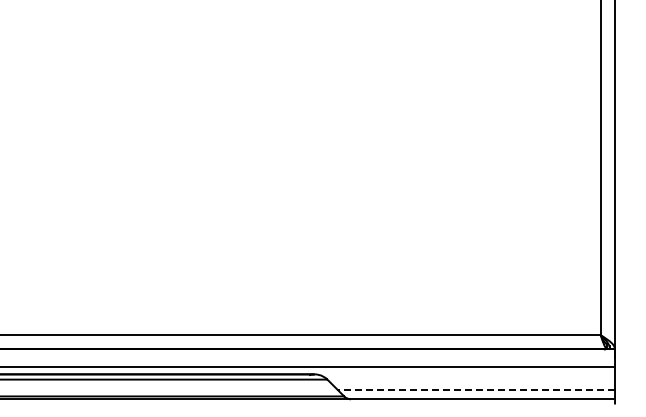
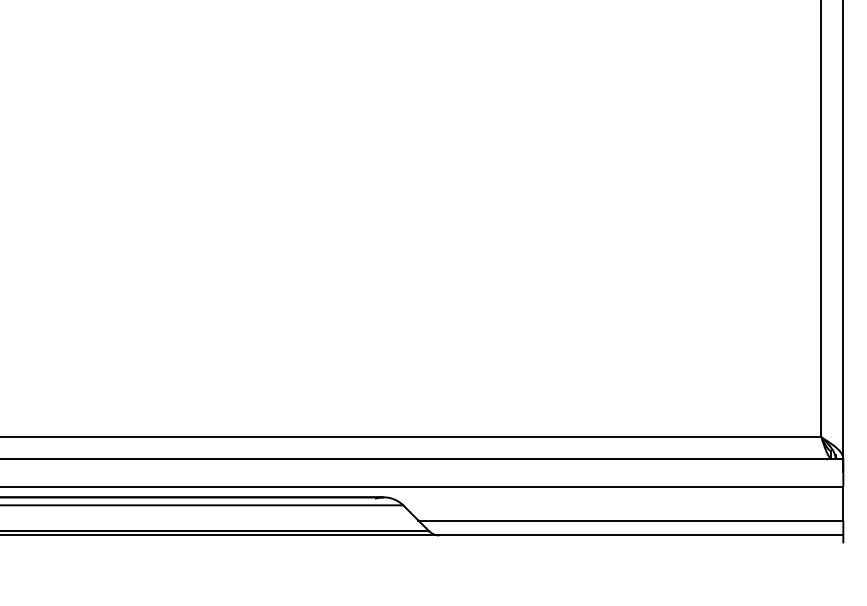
line: (476, 389) -> (631, 520), dashed -> solid

